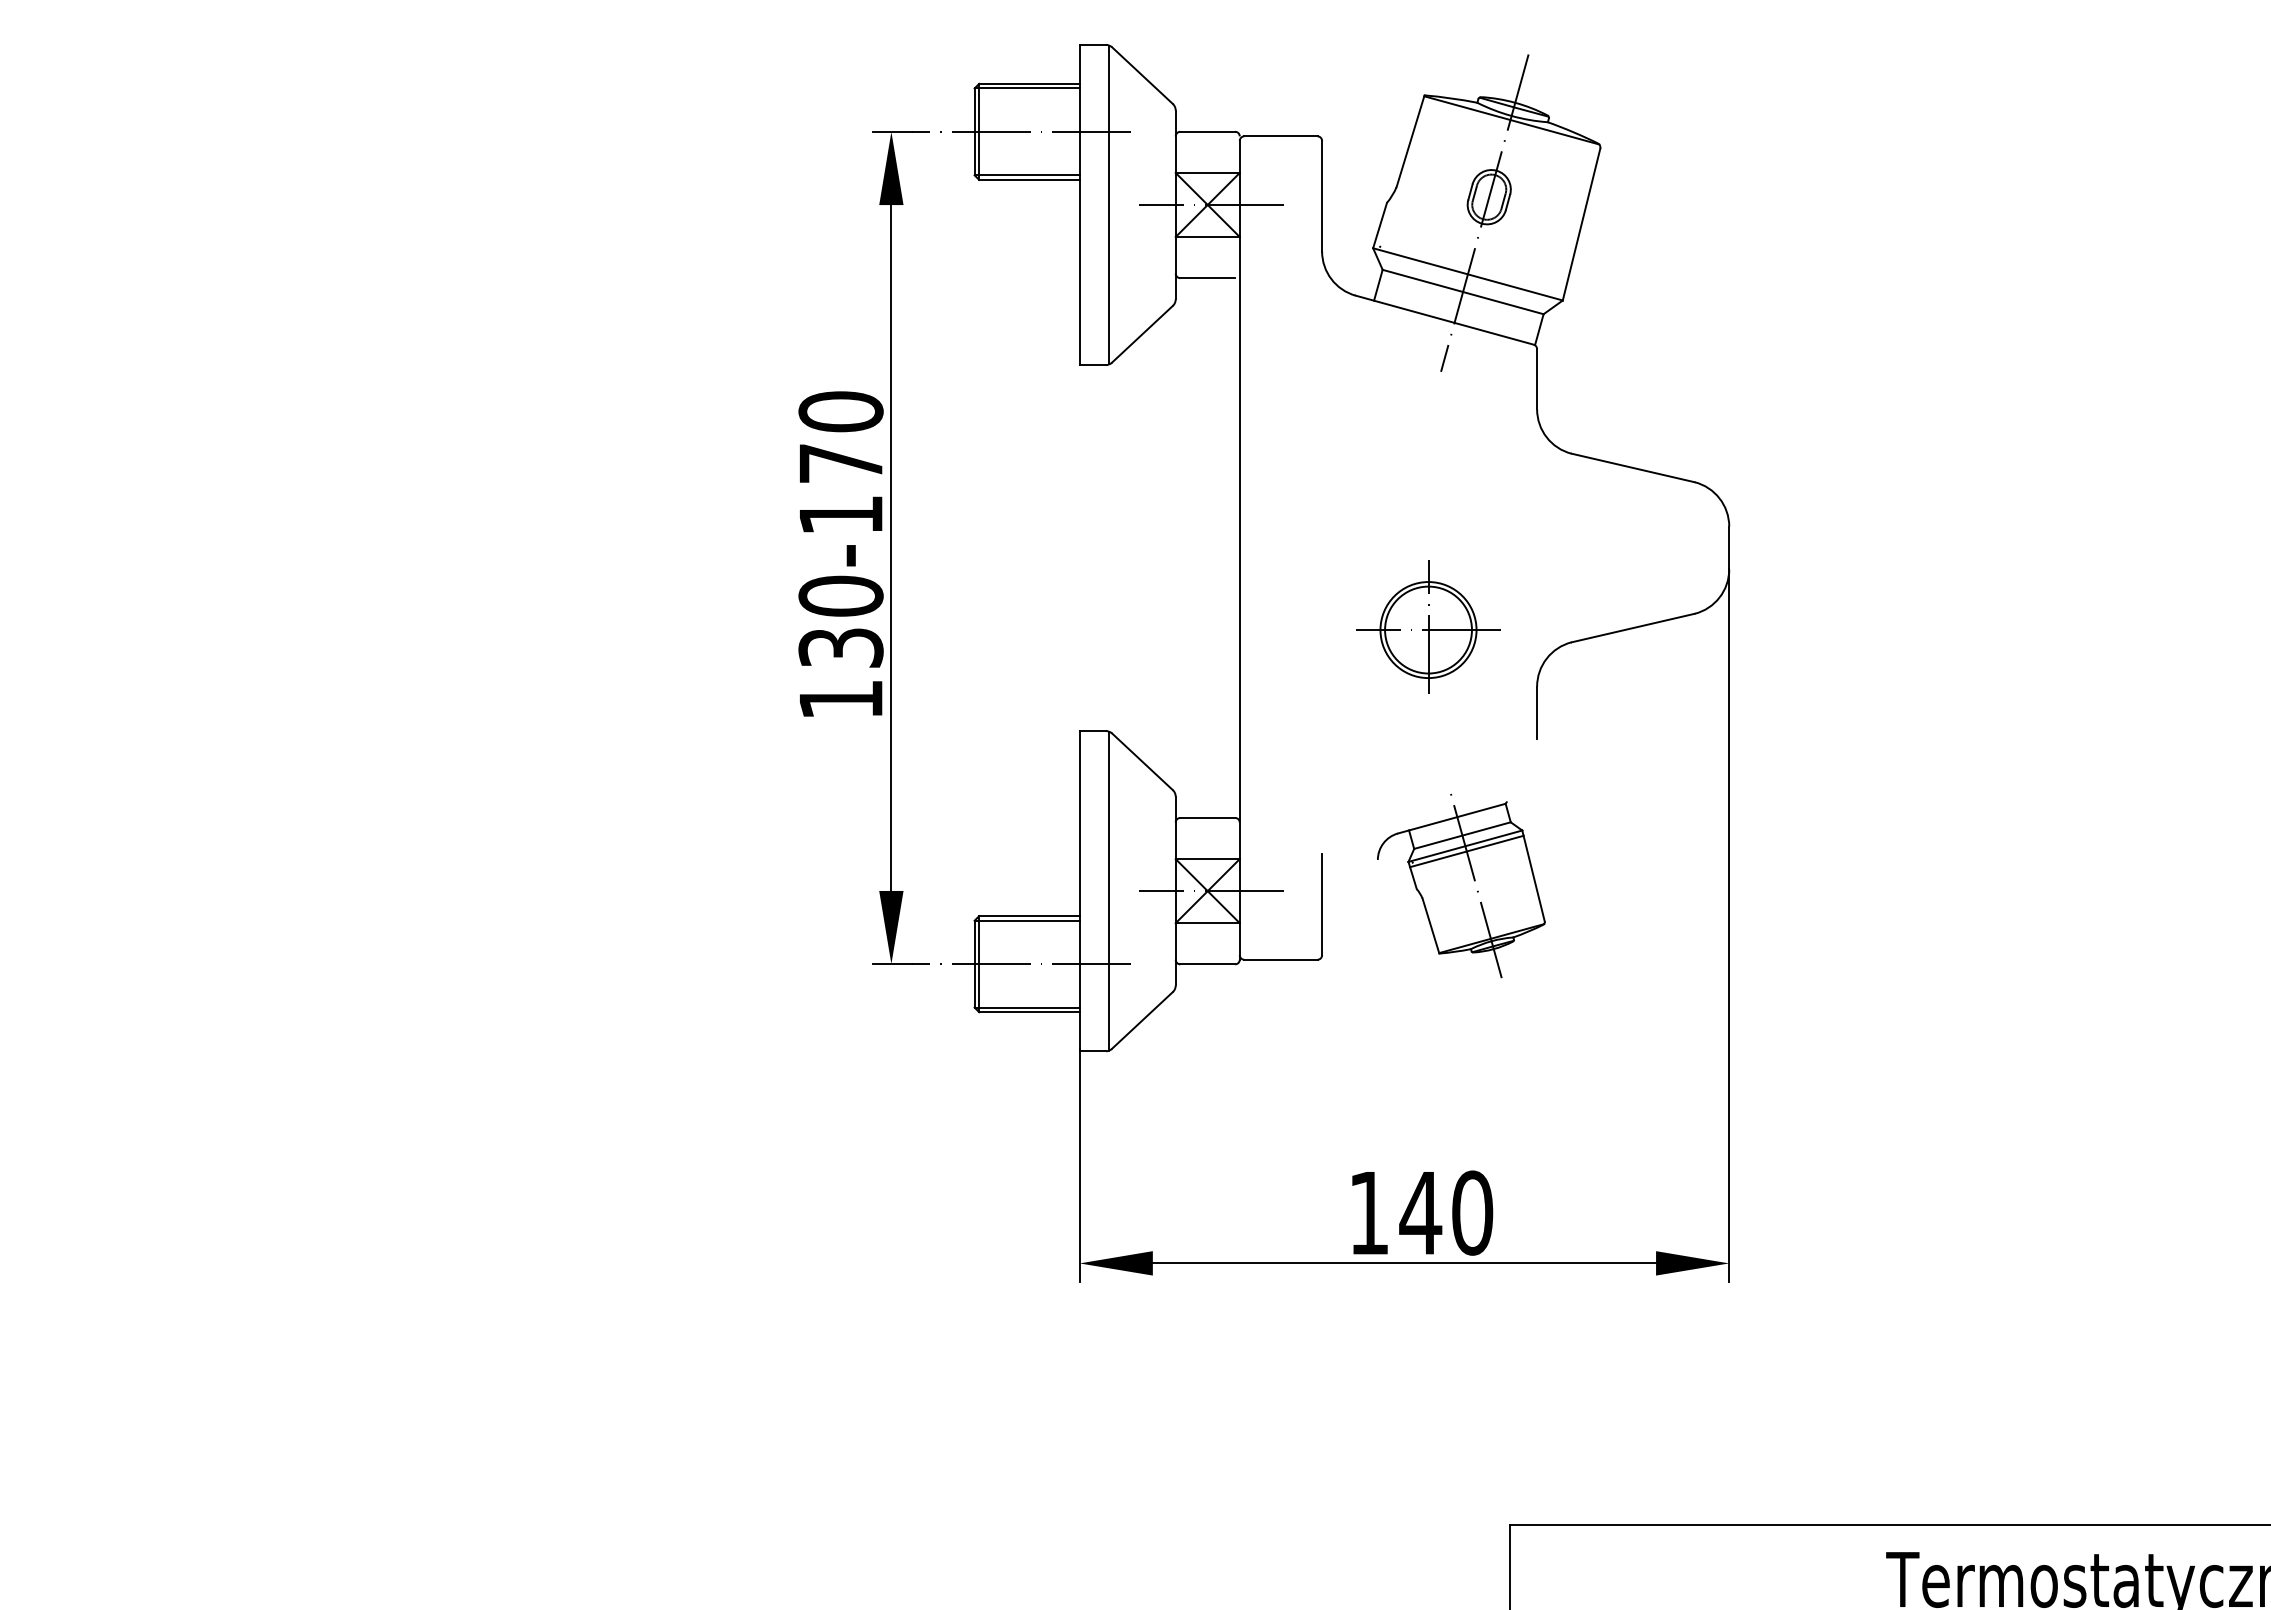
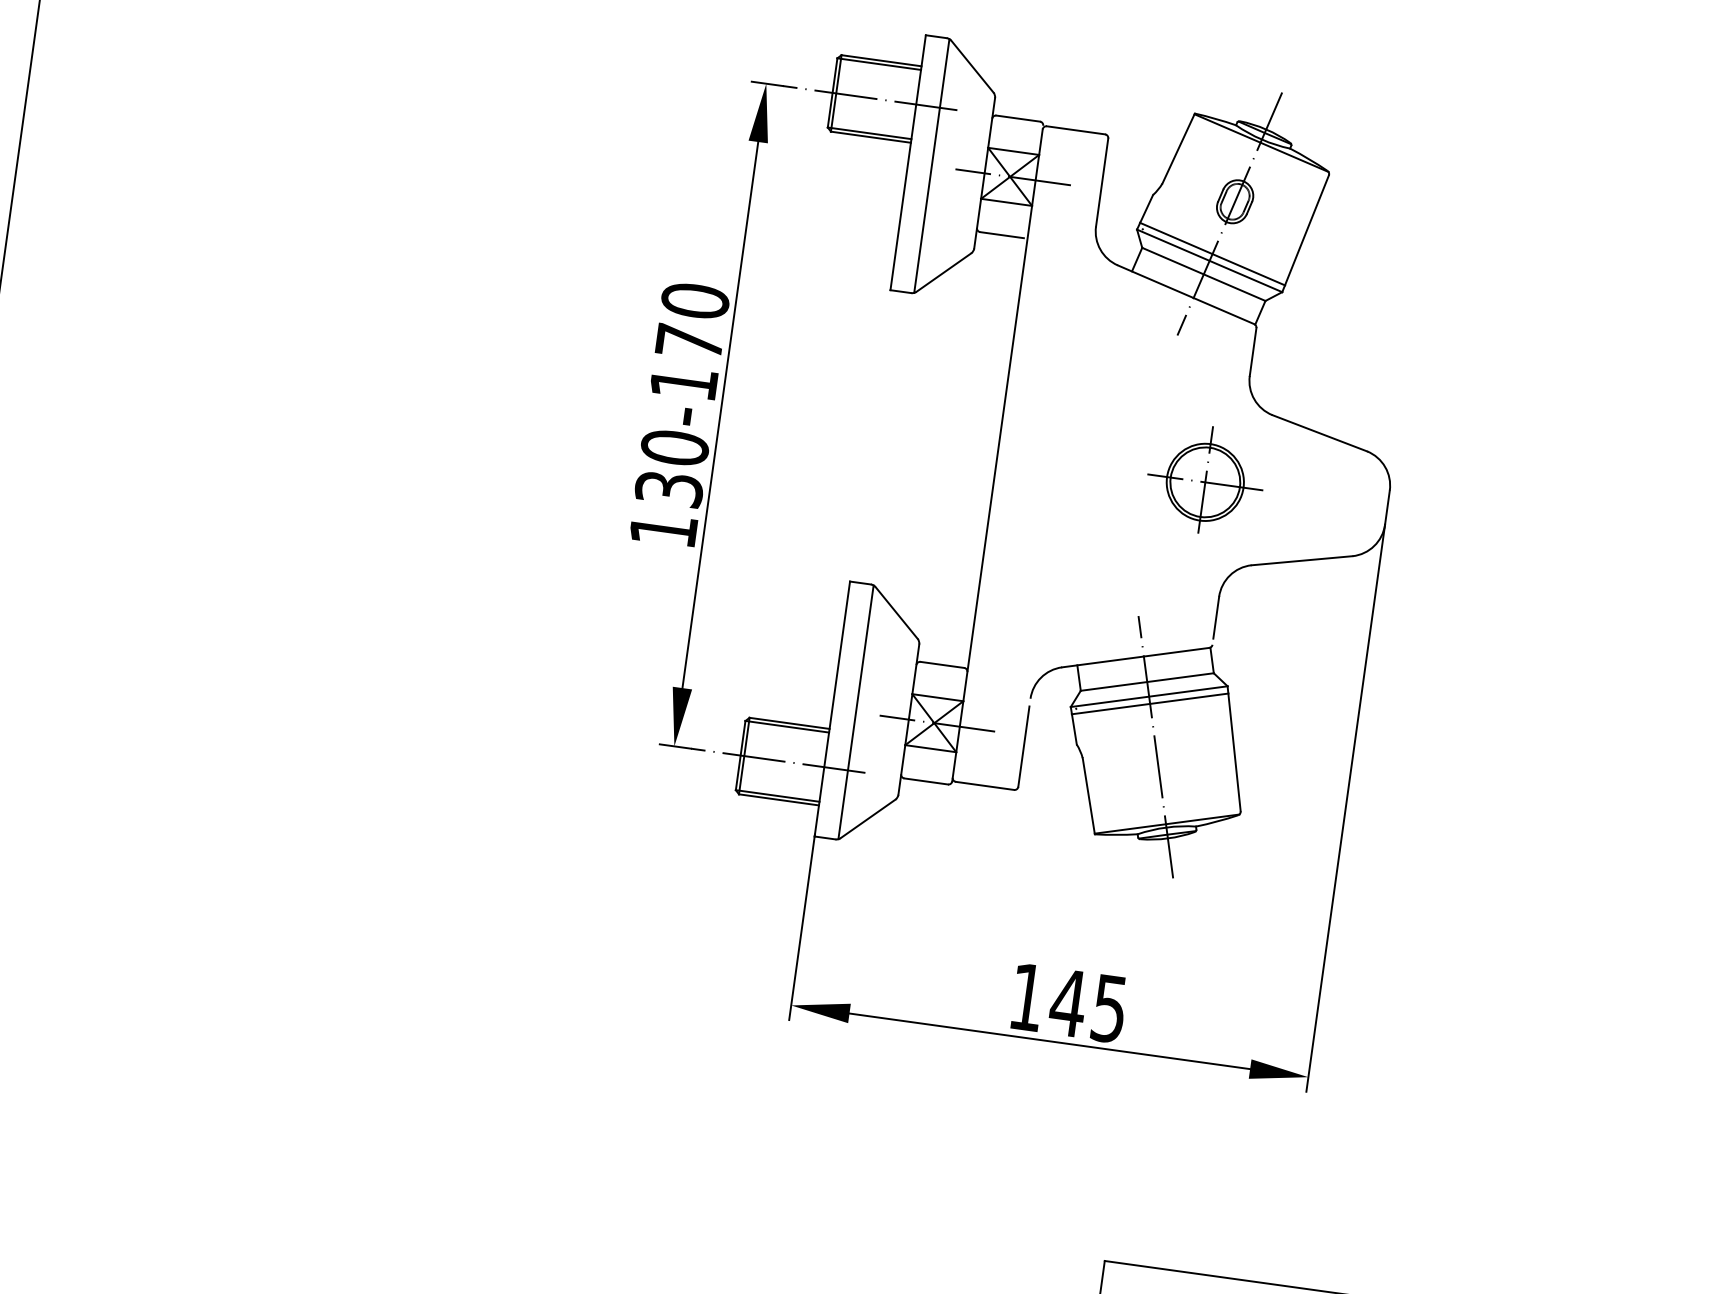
line: (1470, 265) -> (1212, 254), added
part: (1428, 626) -> (1205, 479), moved
part: (1461, 882) -> (1137, 744), size x1.67
text: (1472, 1212) -> (1109, 1008), 140 -> 145

